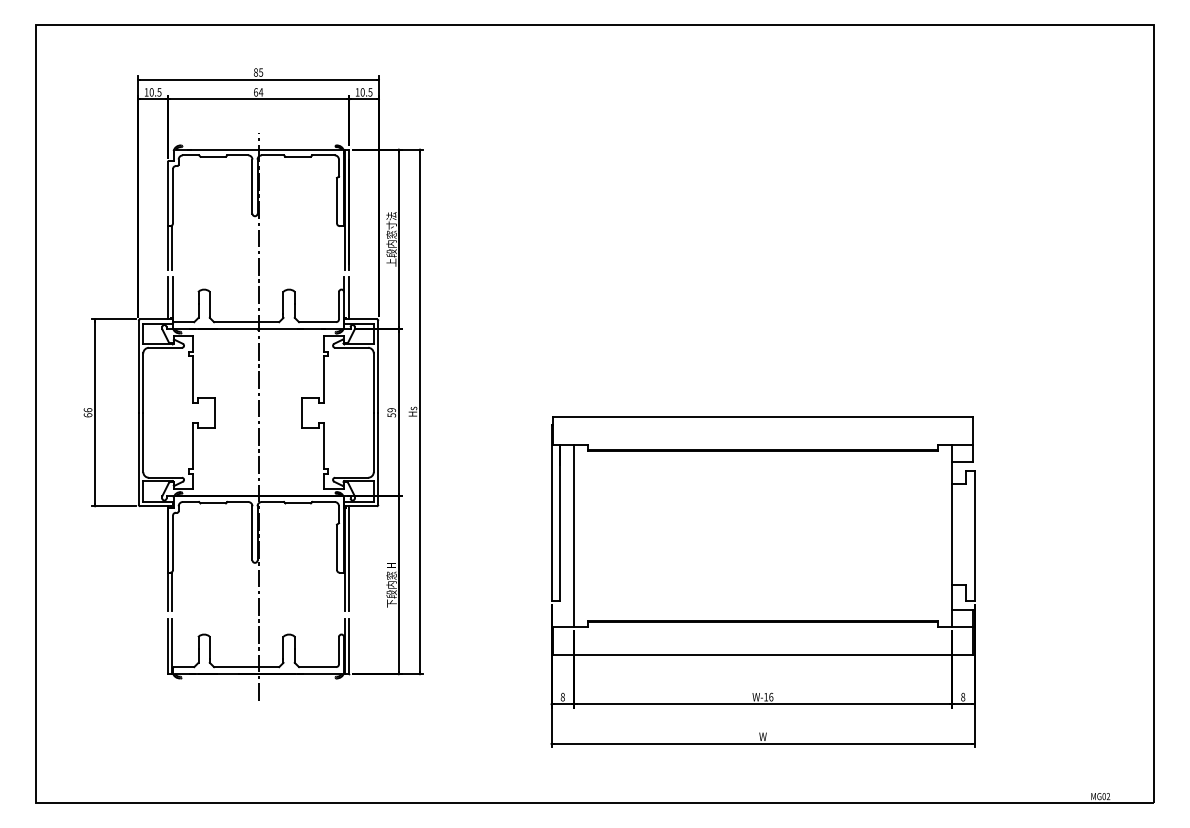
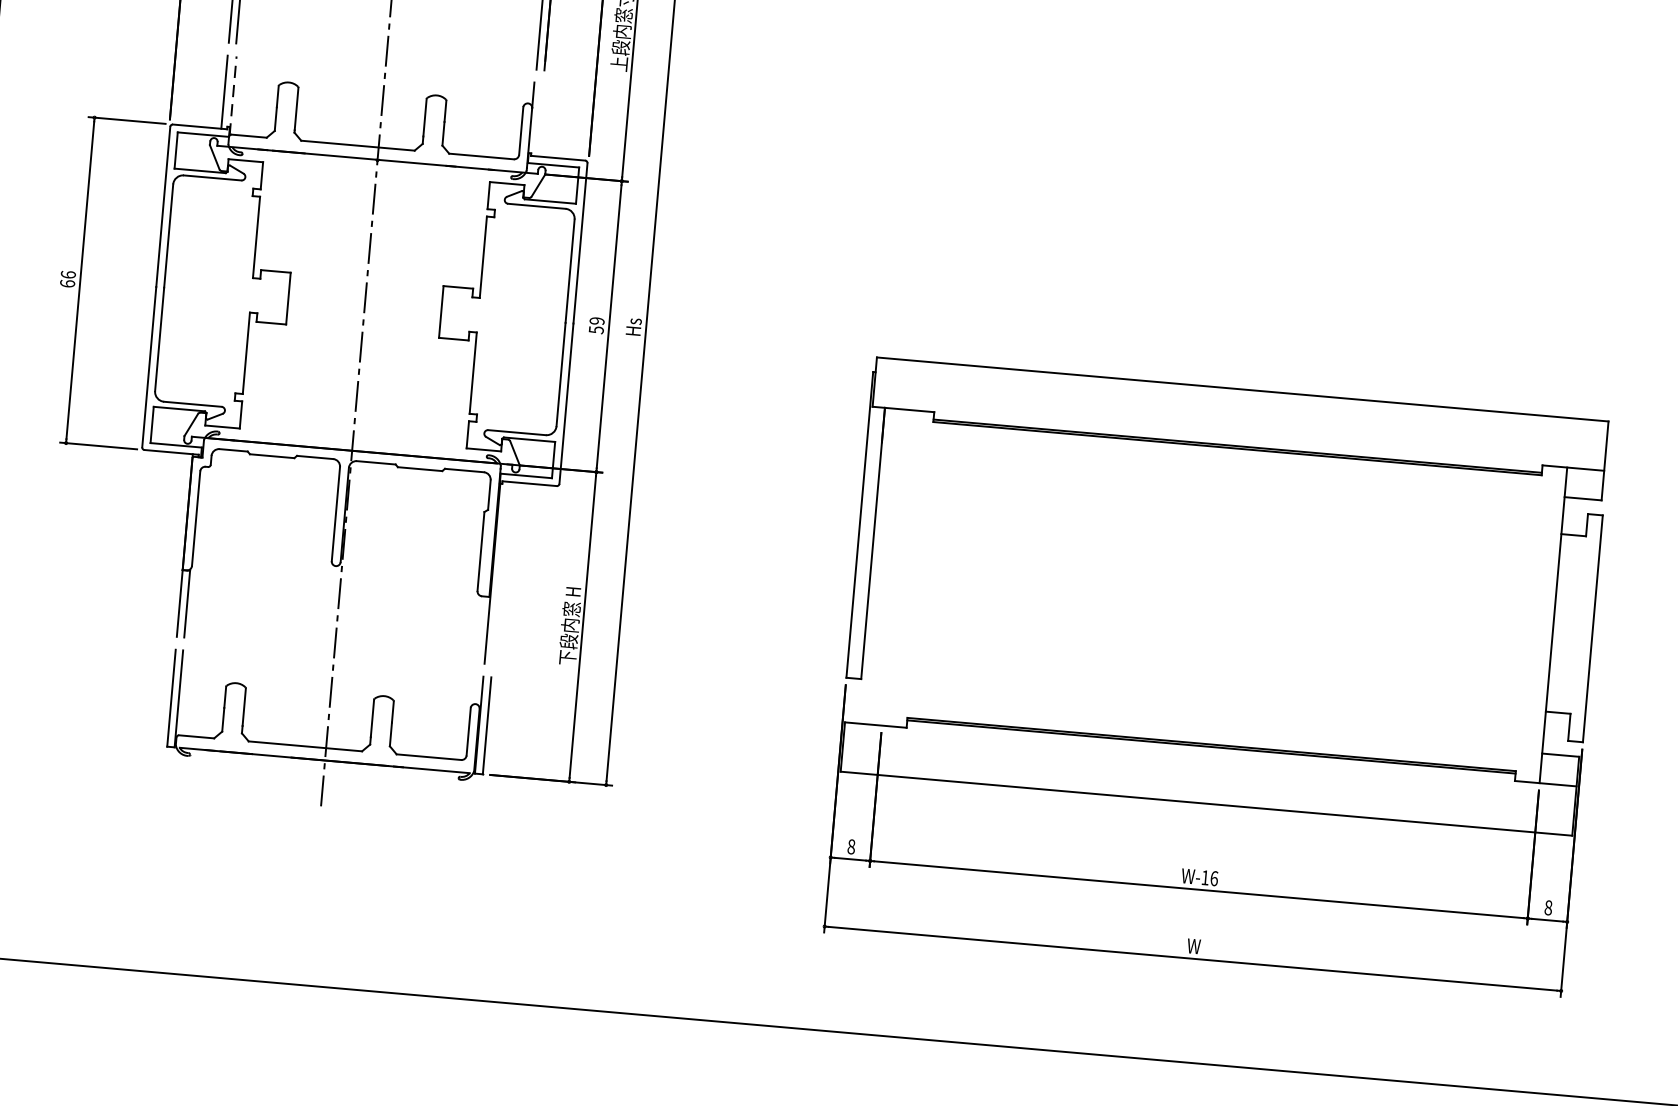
line: (349, 298) -> (540, 120), removed
line: (173, 300) -> (233, 96), solid -> dashed
line: (574, 535) -> (896, 567), removed
line: (349, 558) -> (501, 572), removed

